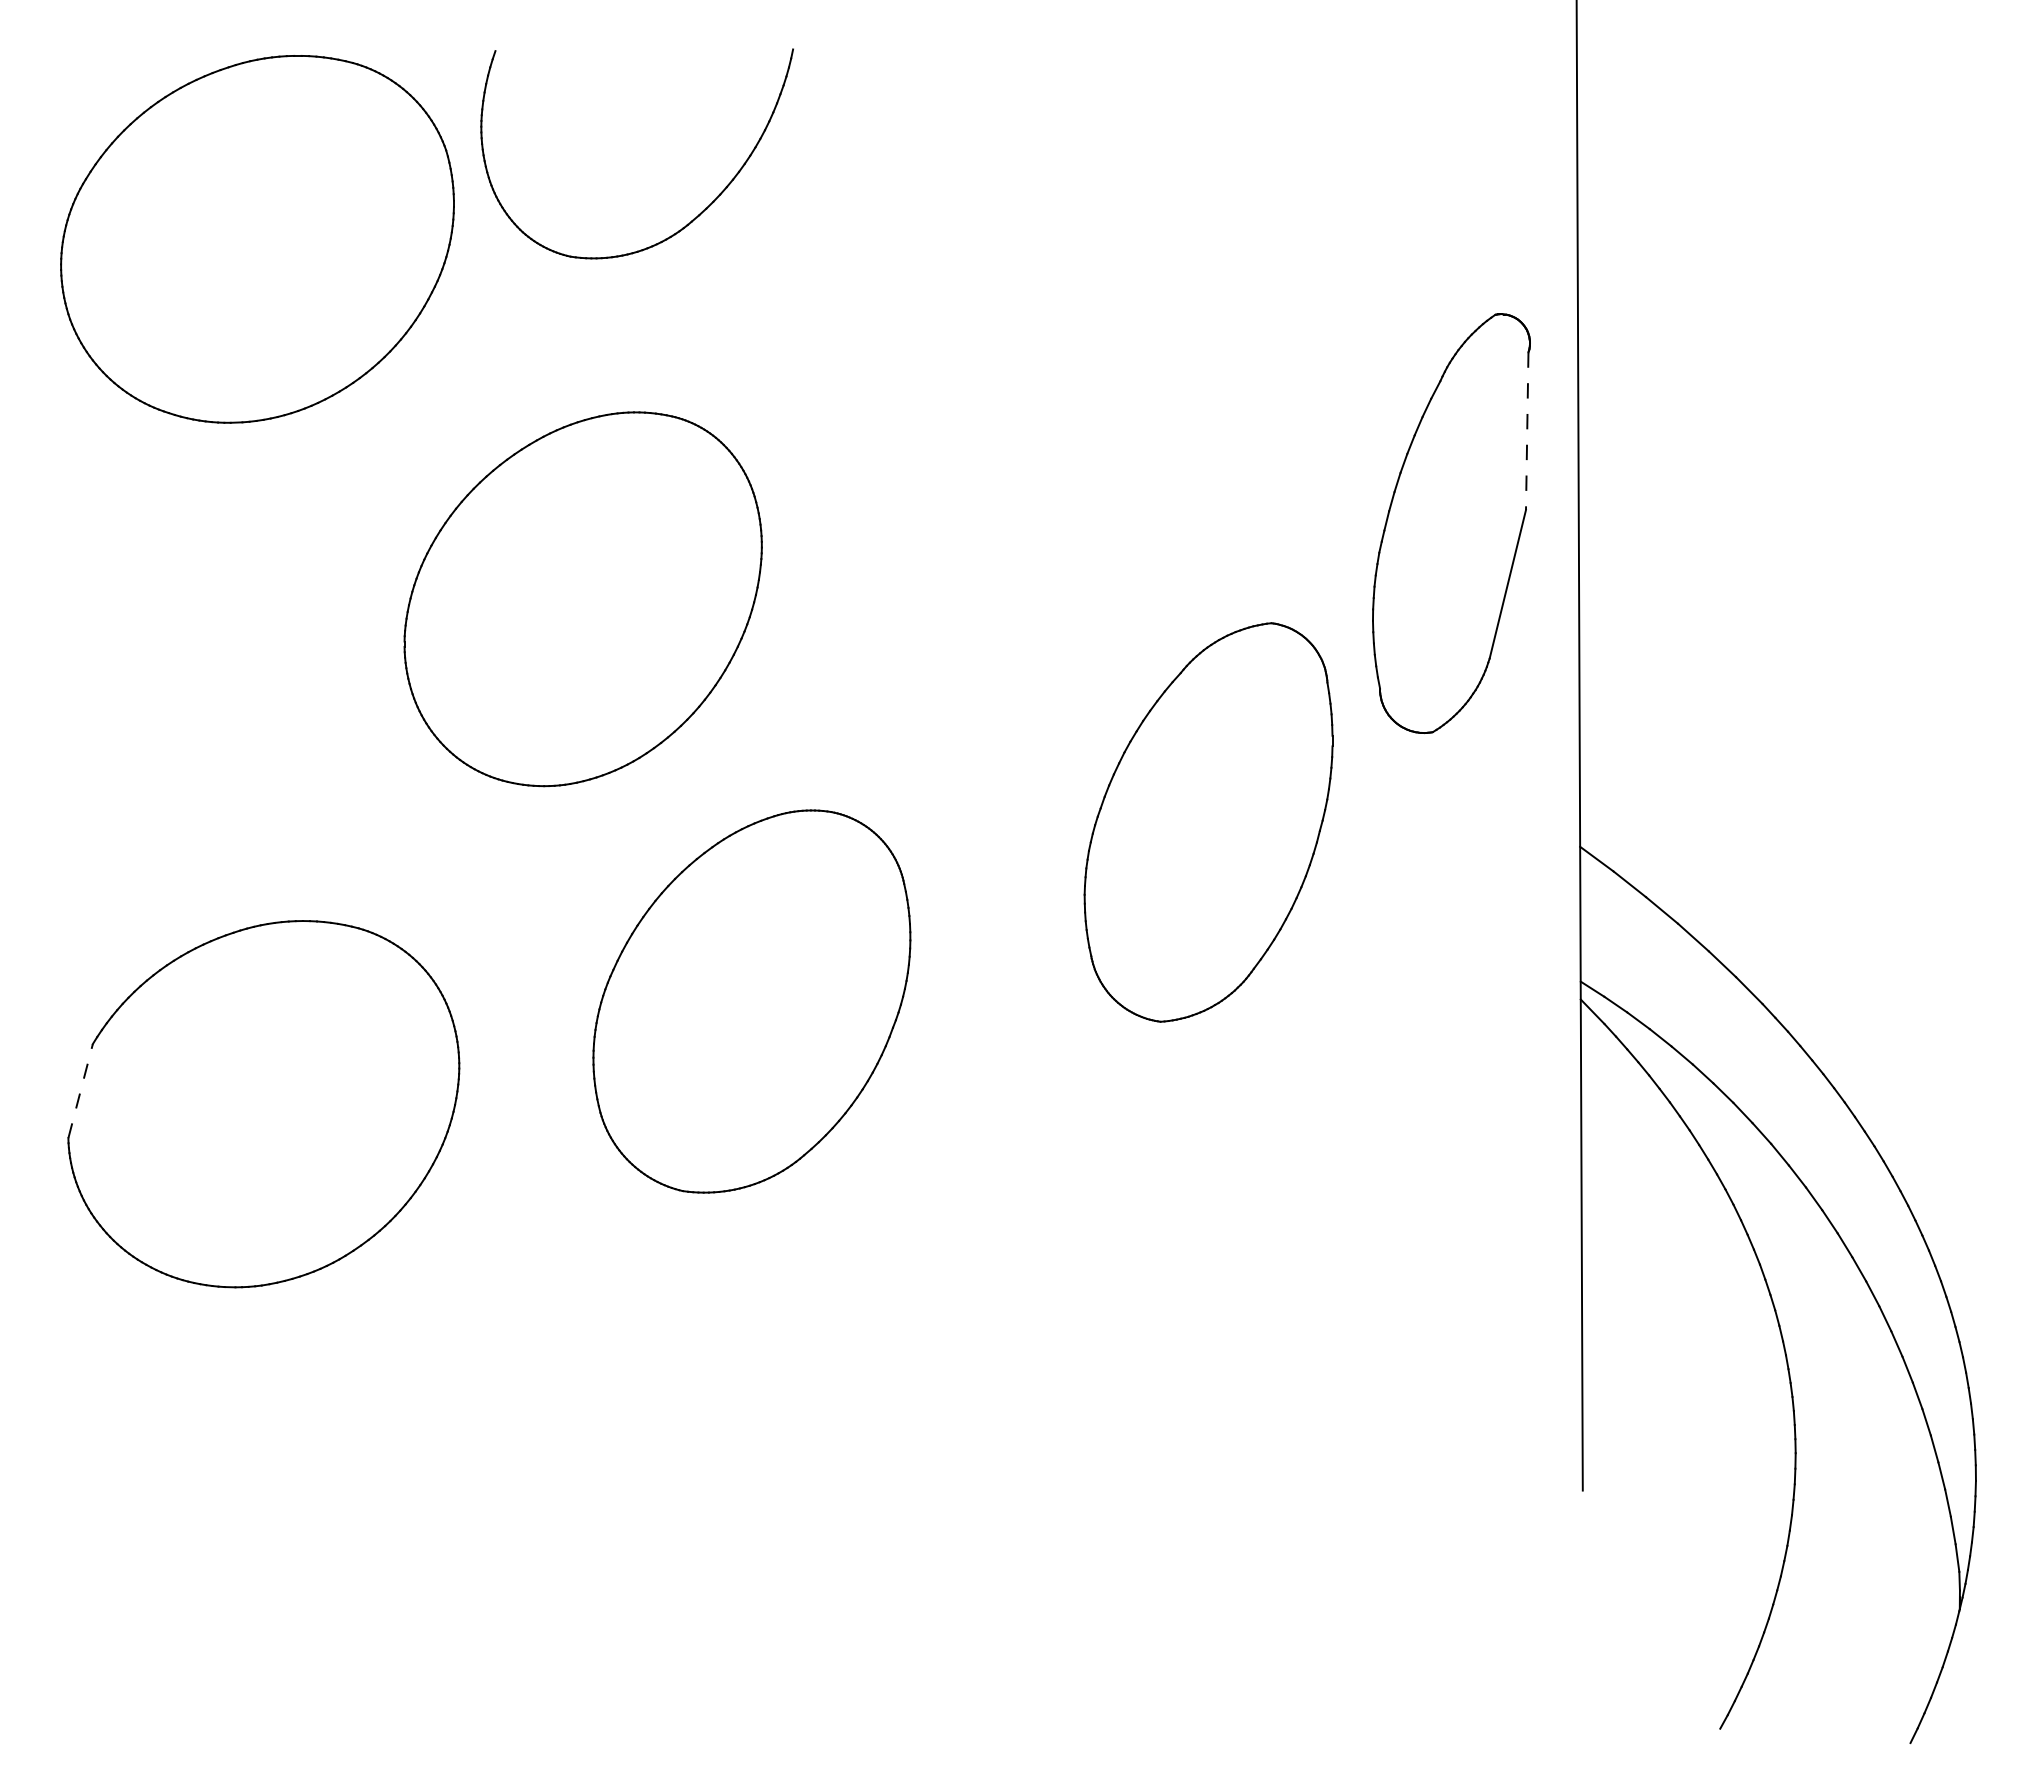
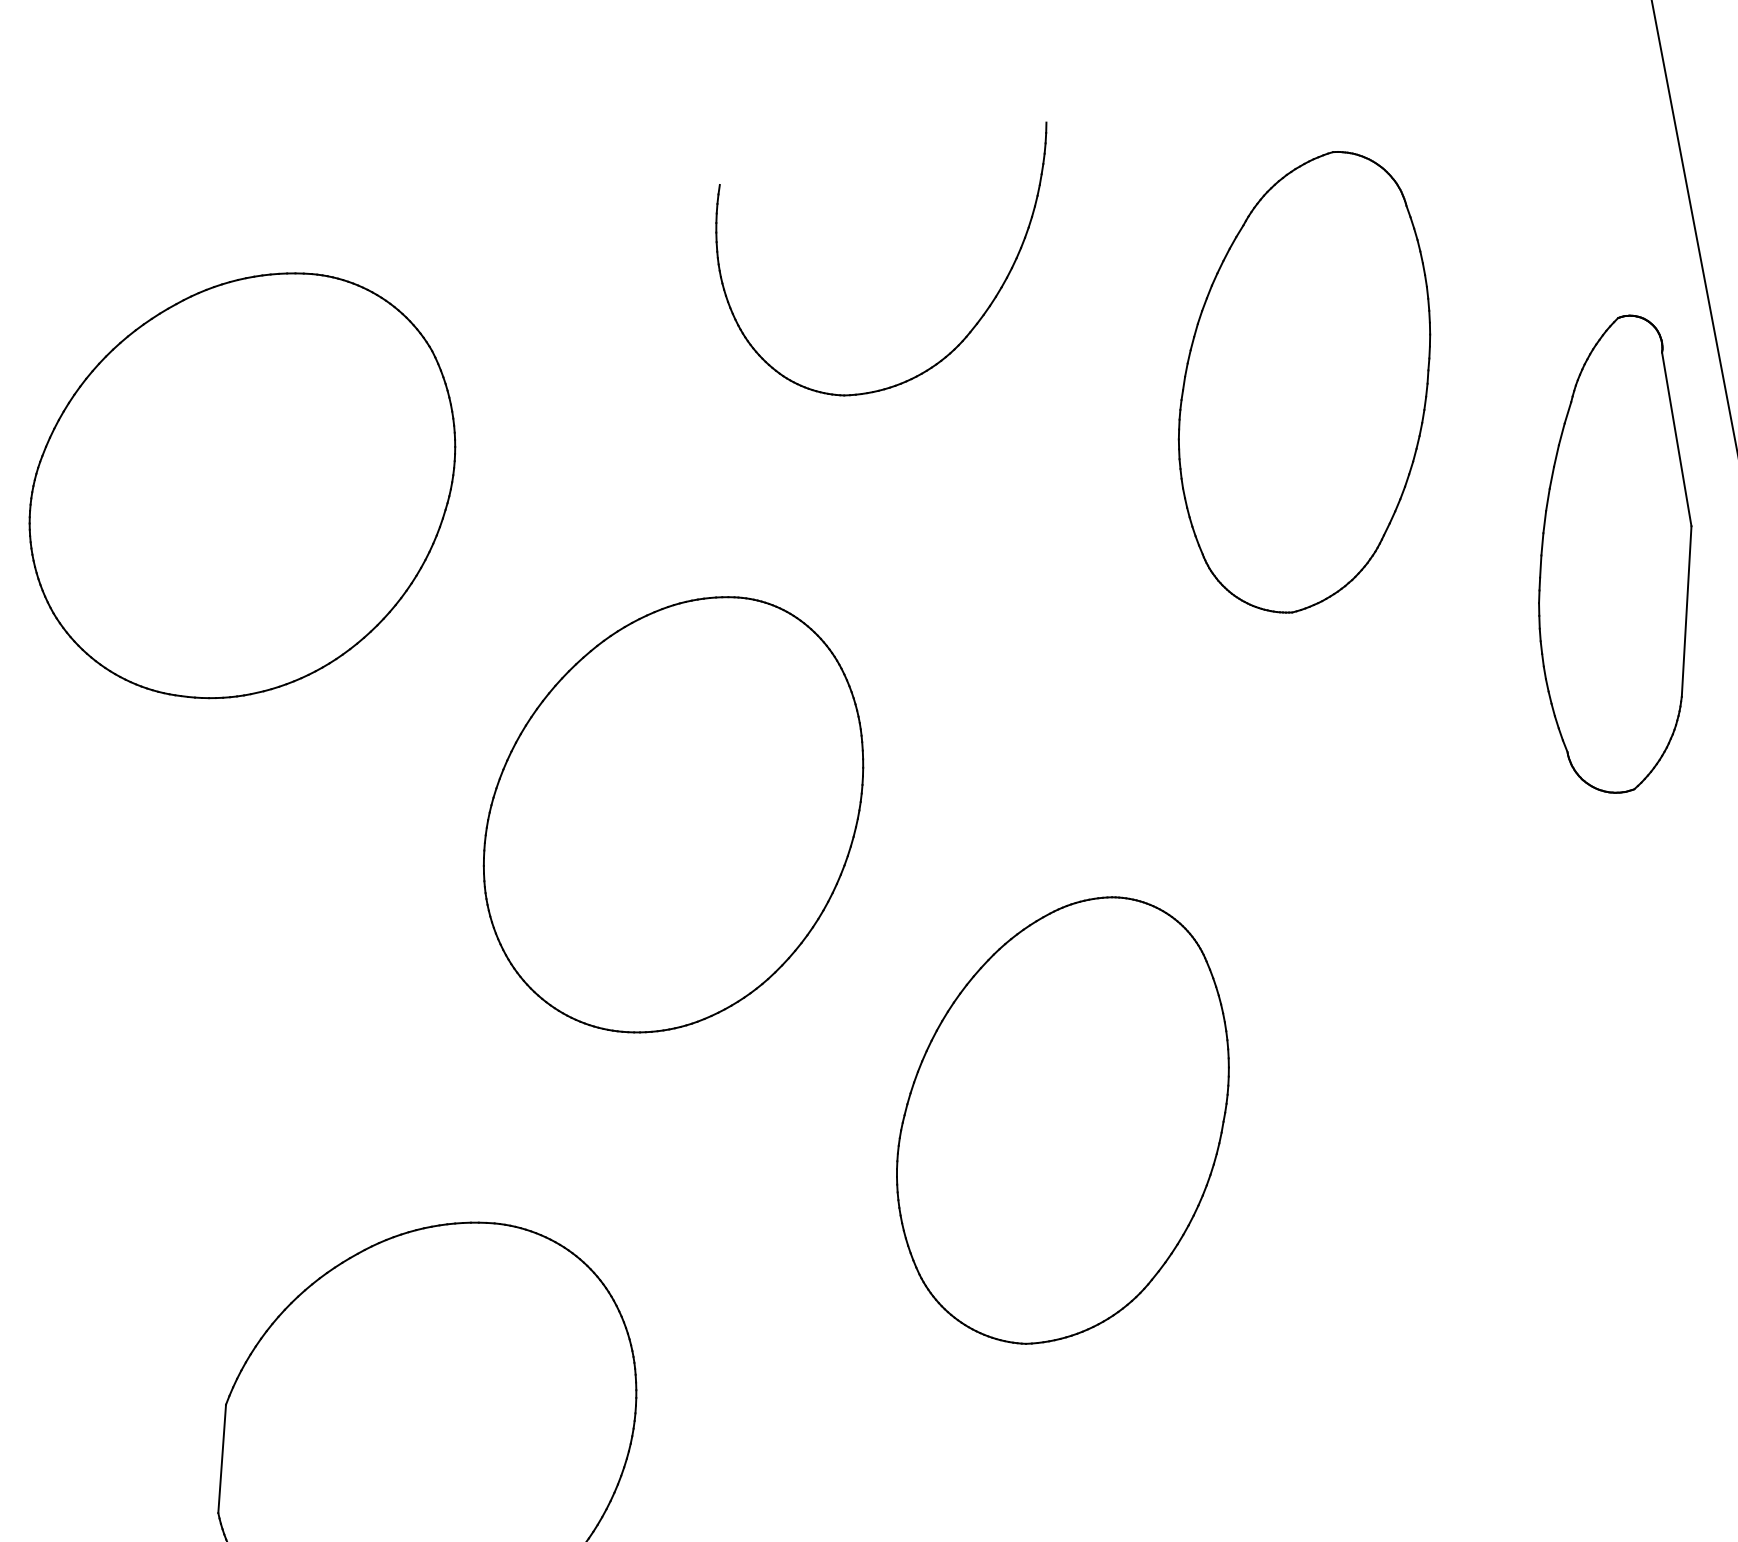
part: (693, 218) -> (971, 328), moved
line: (1527, 431) -> (1677, 439), dashed -> solid
part: (1208, 822) -> (1304, 383), moved
part: (751, 1001) -> (1062, 1121), moved
line: (80, 1091) -> (222, 1459), dashed -> solid

